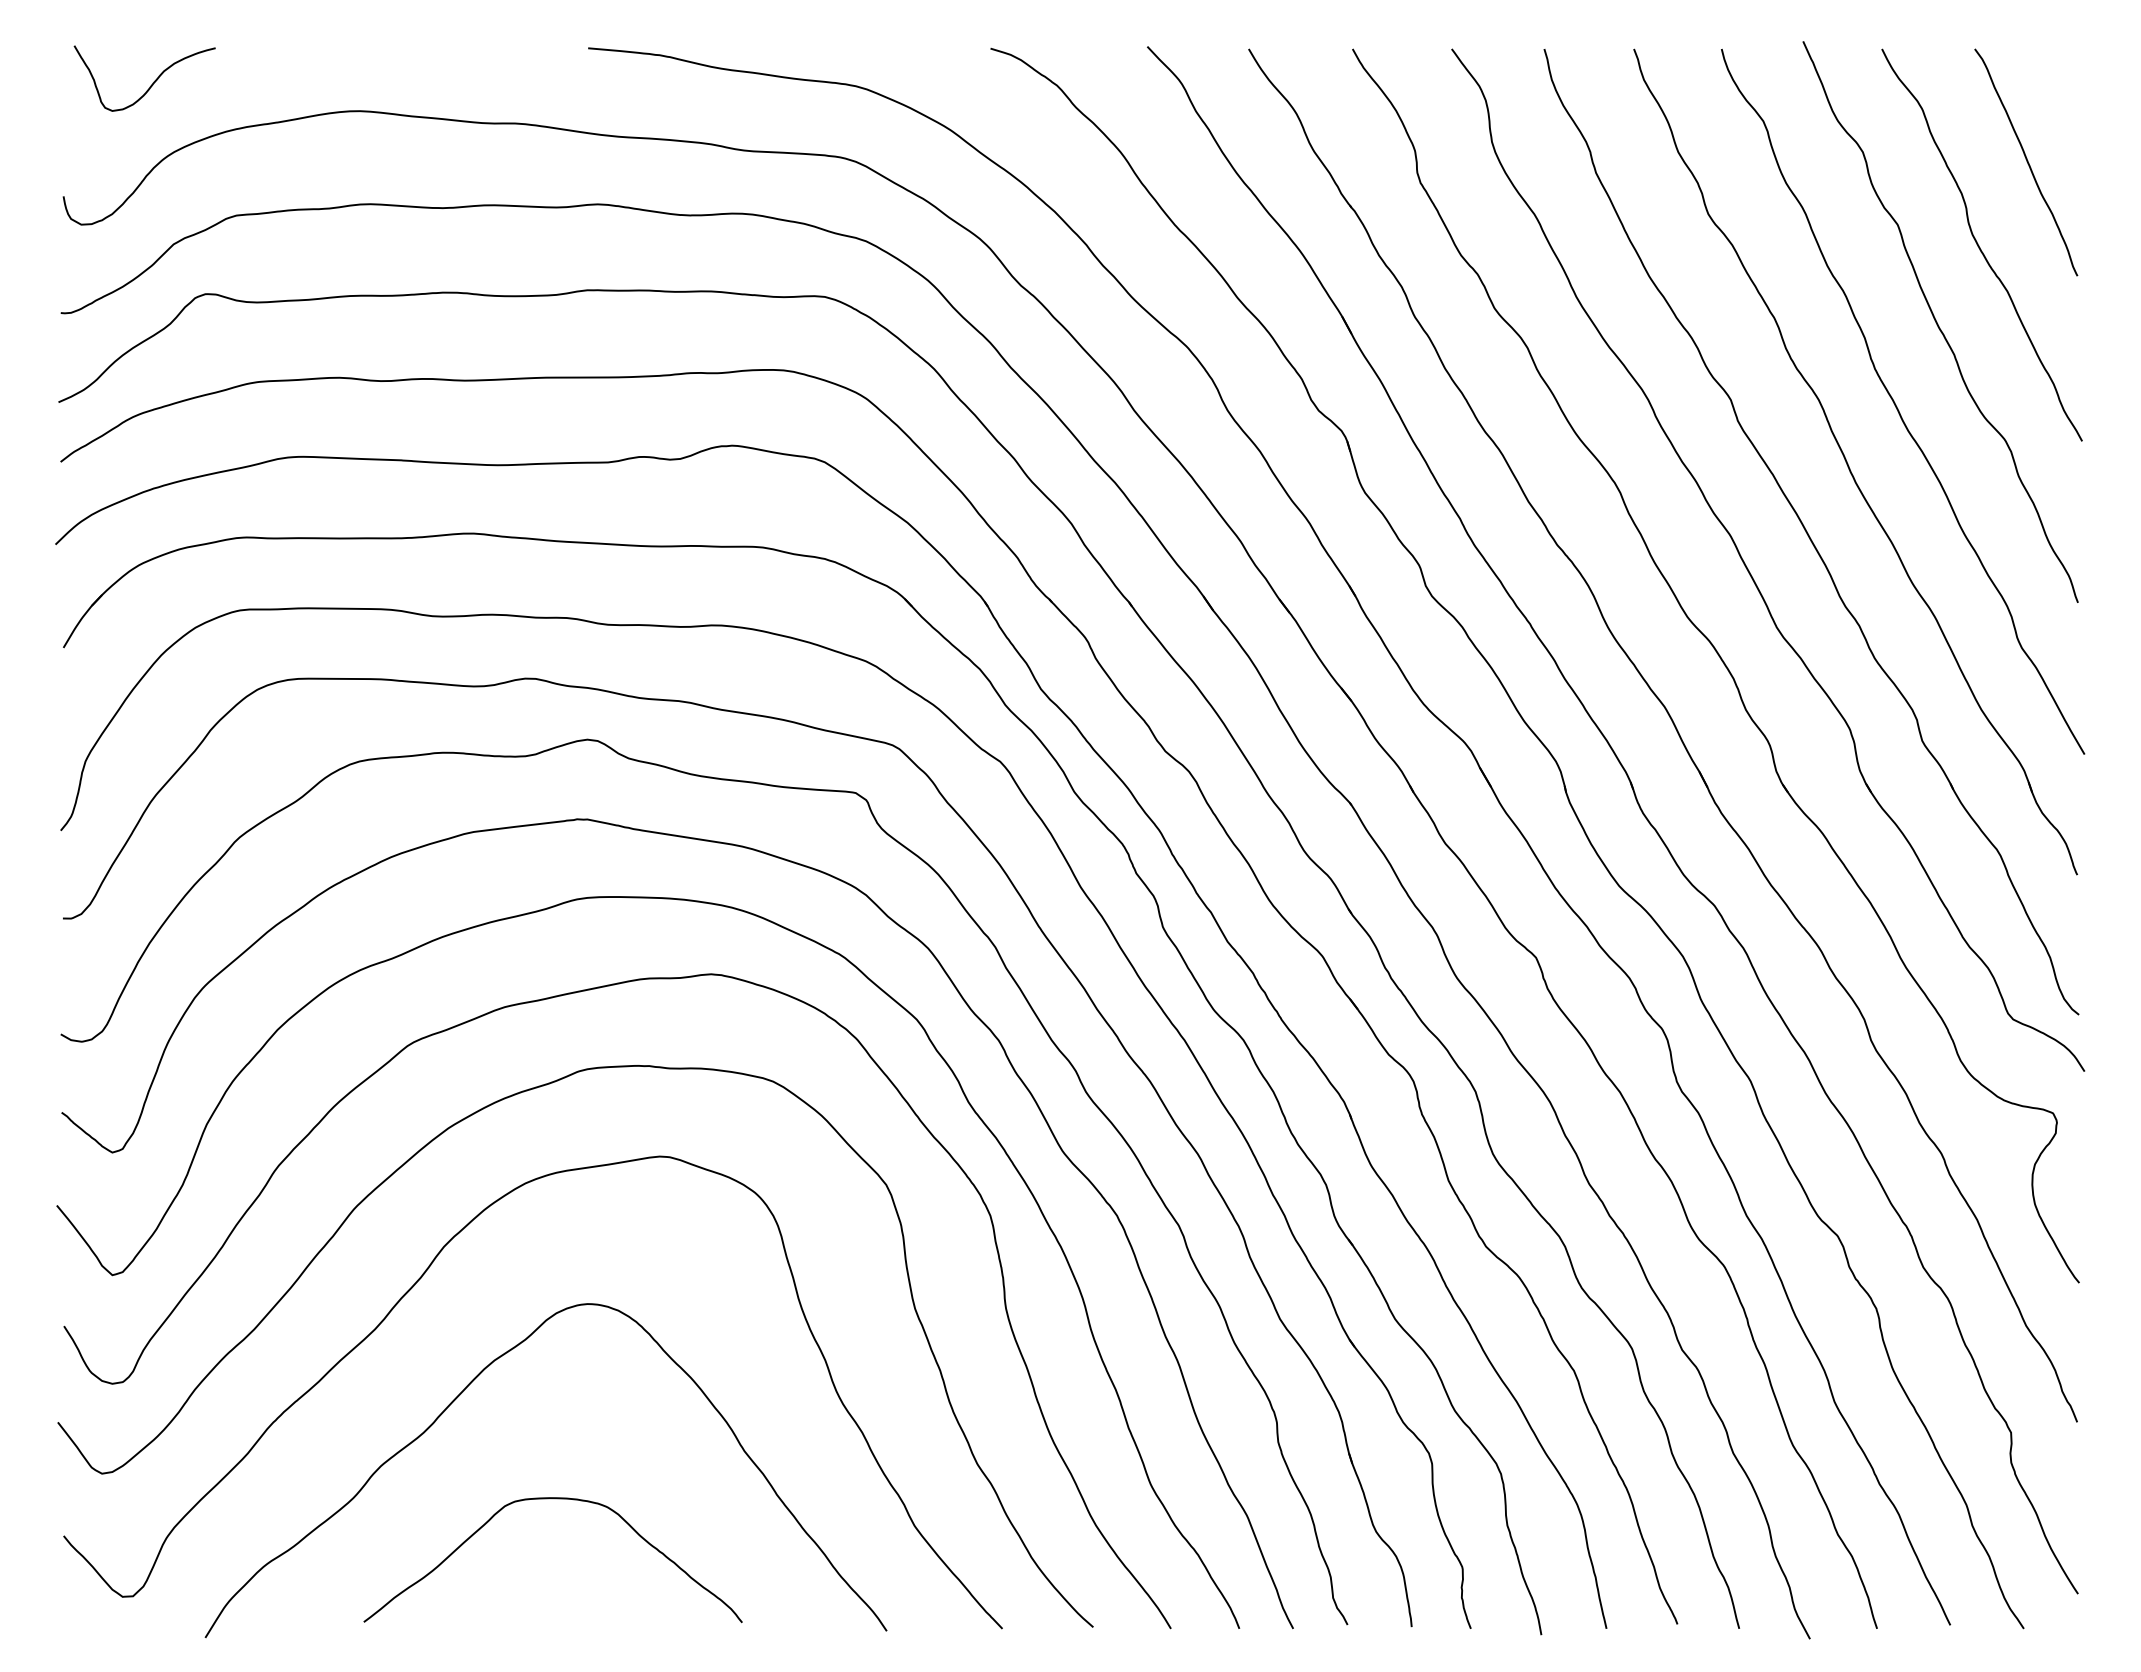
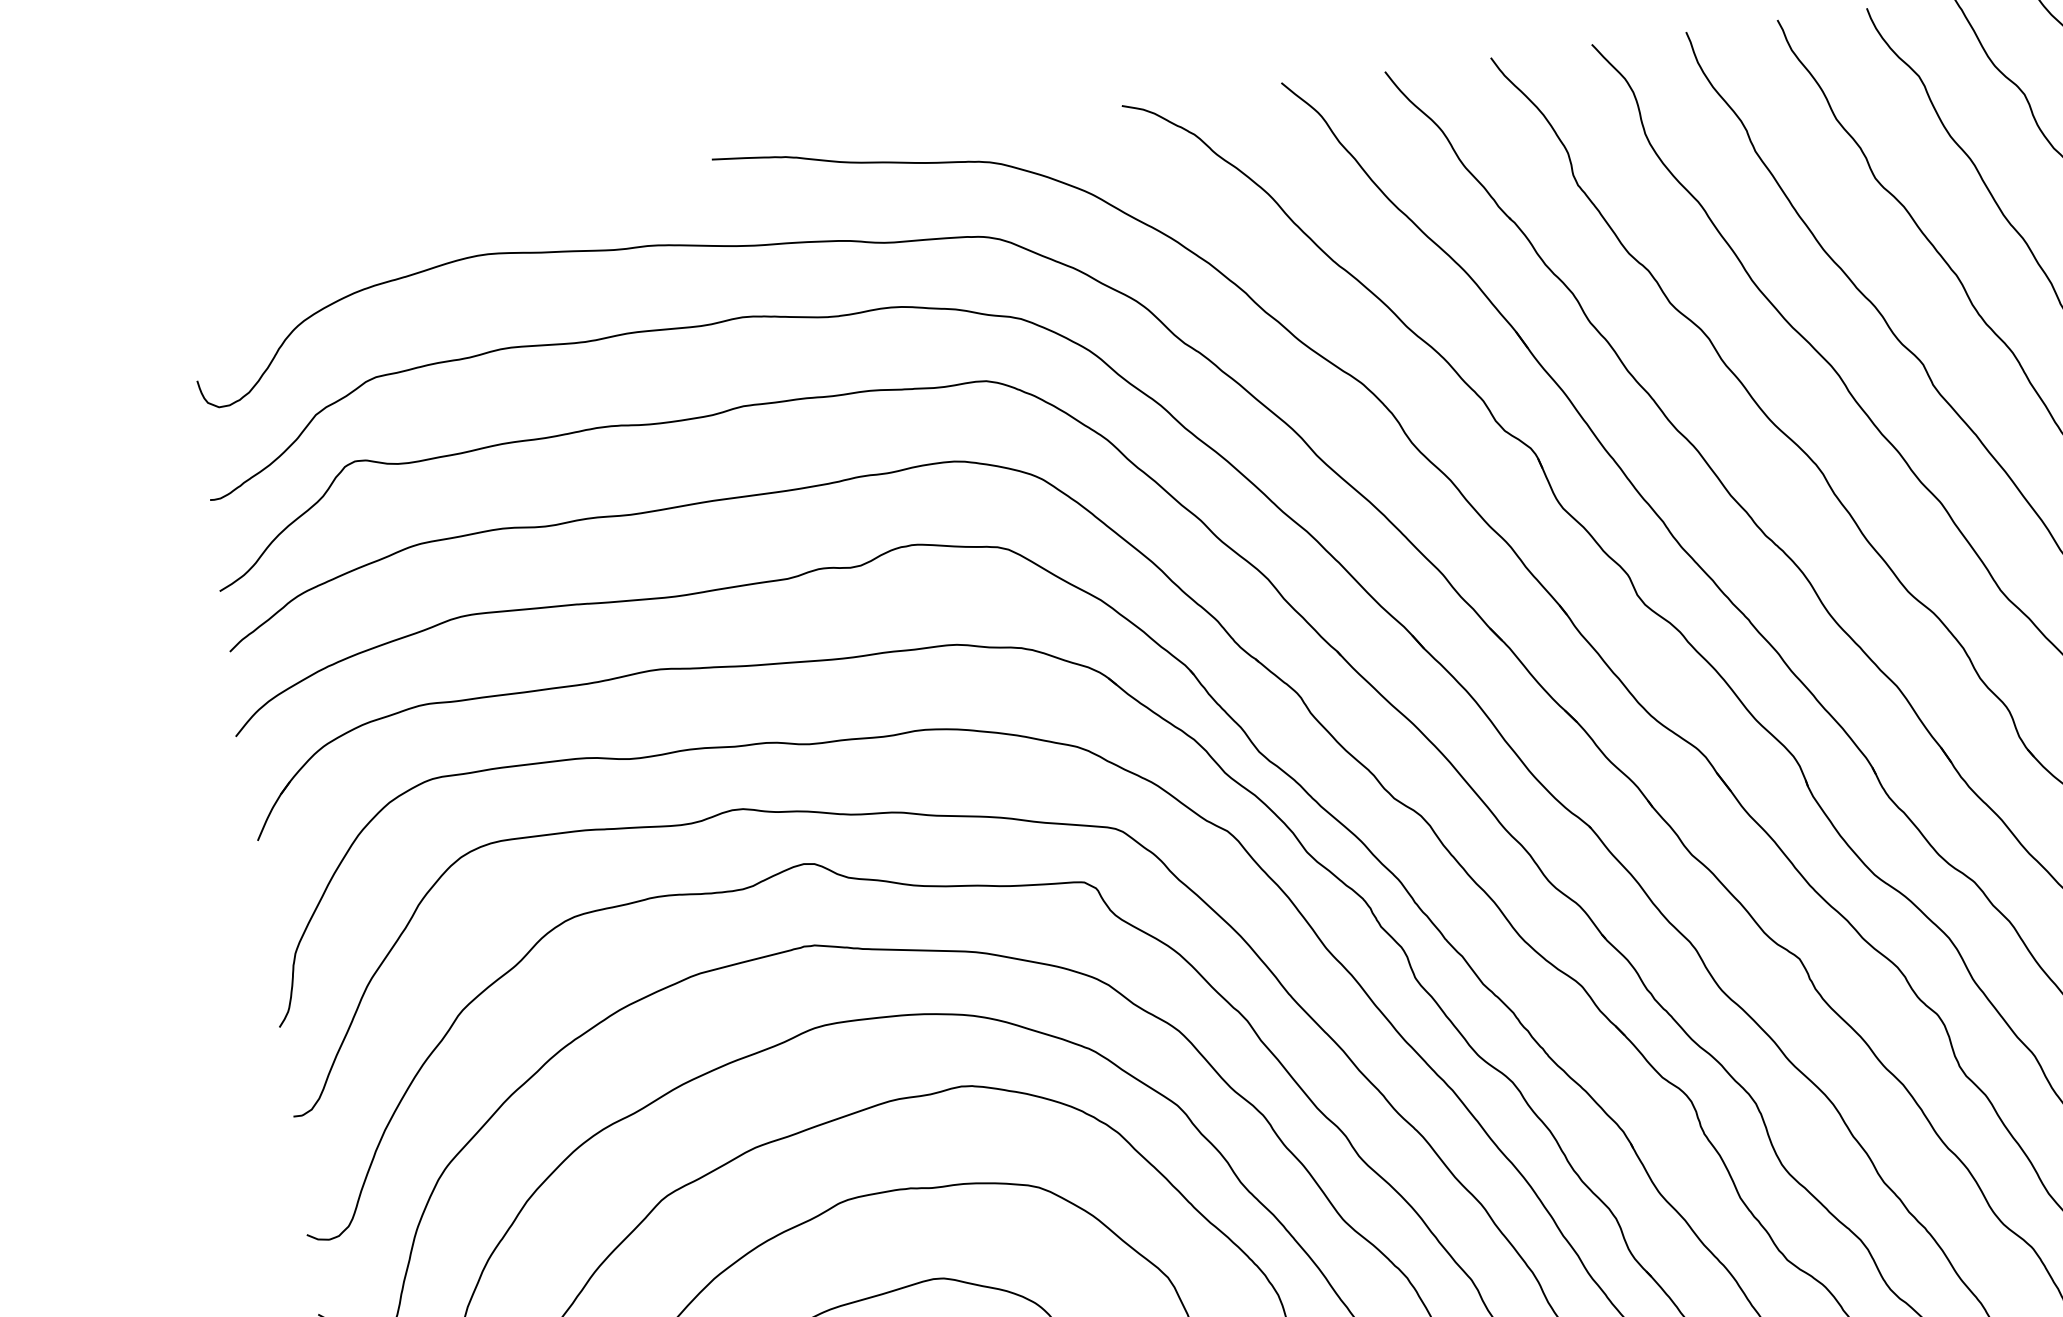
curve: (151, 84) -> (271, 255), removed

